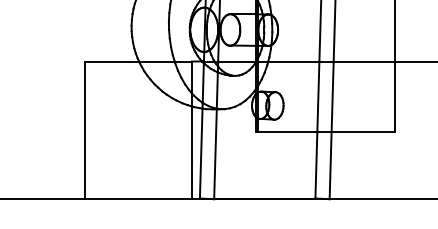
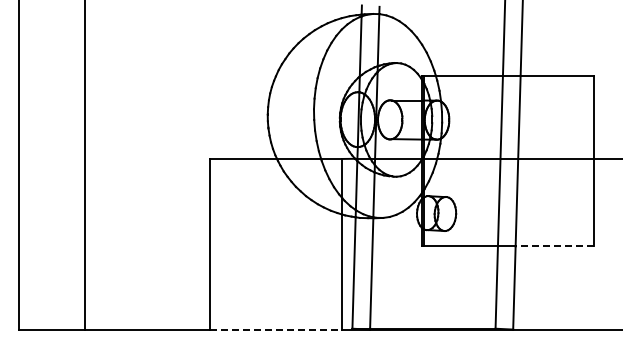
line: (362, 132) -> (554, 246), solid -> dashed
line: (138, 199) -> (276, 329), solid -> dashed

